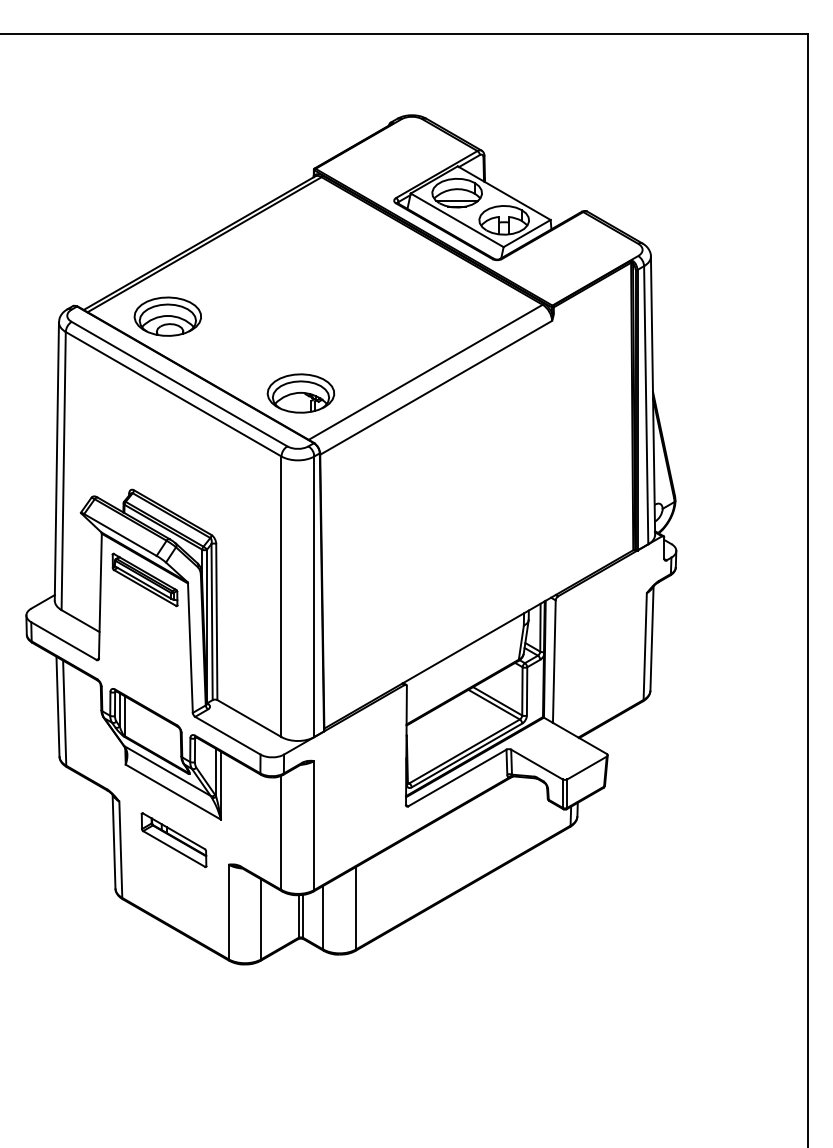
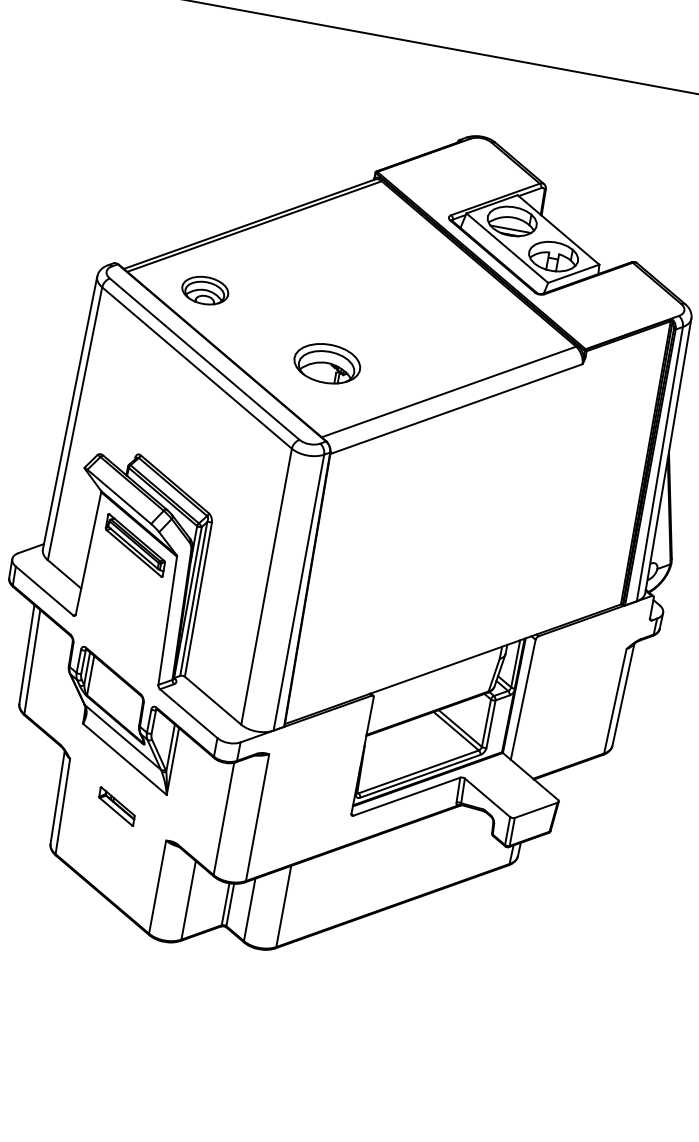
part: (167, 316) -> (205, 290), size x0.7
part: (300, 393) -> (326, 363), moved
part: (173, 839) -> (116, 805), size x0.6

